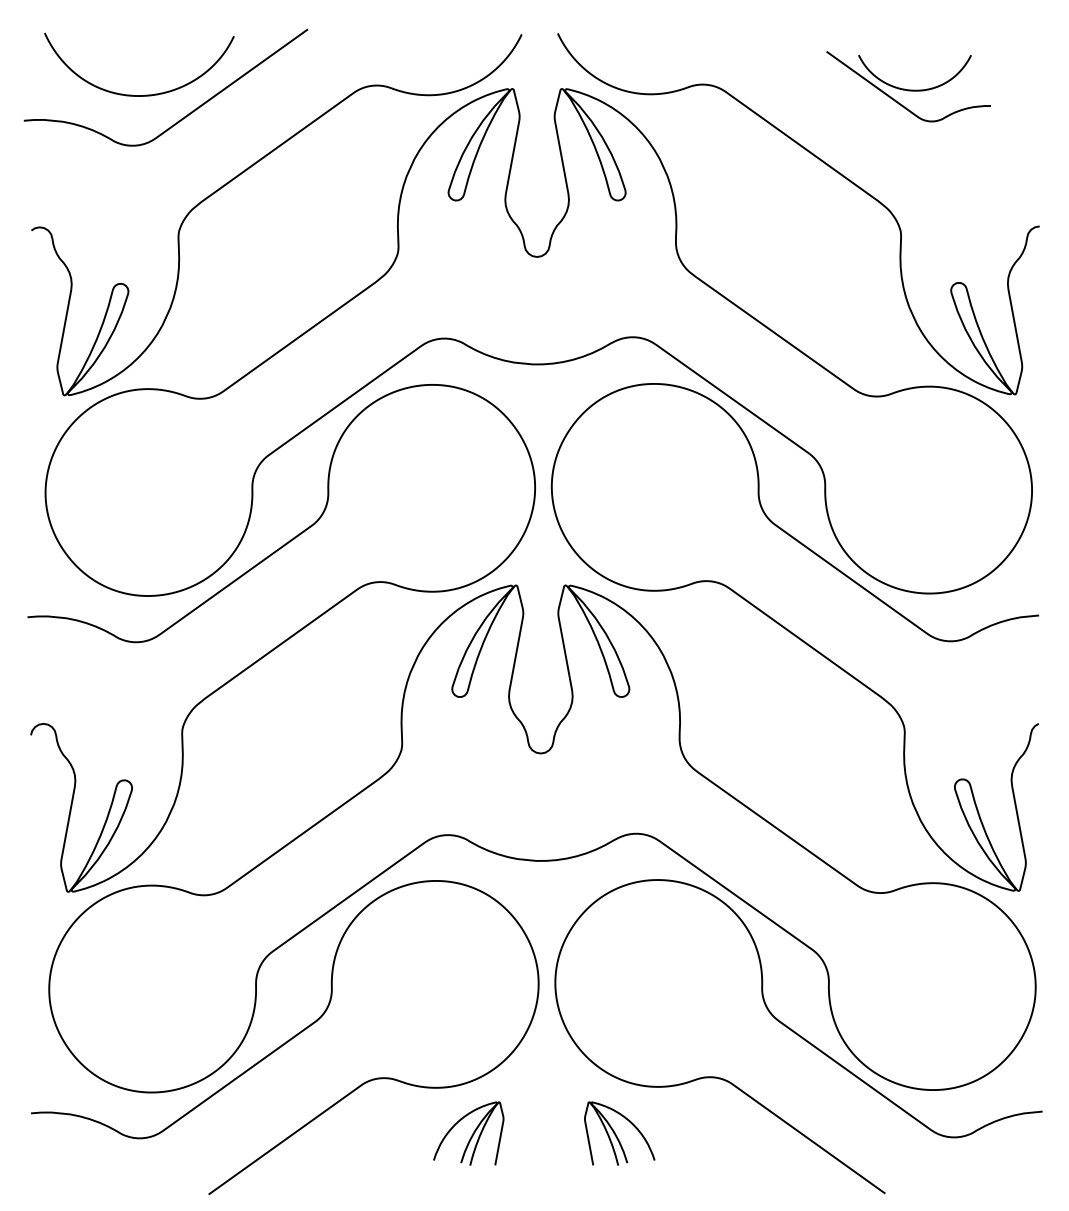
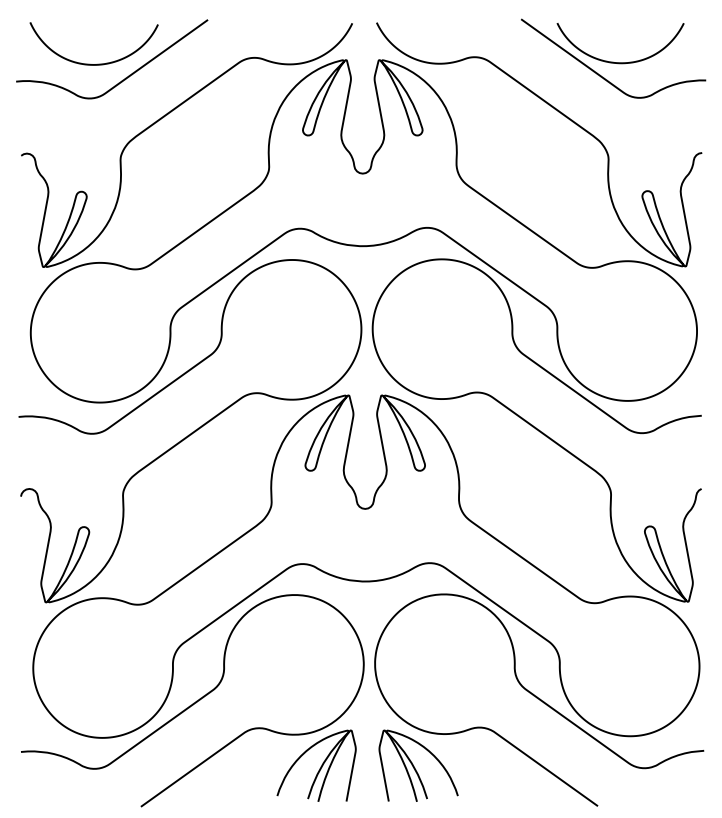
part: (908, 86) -> (613, 58), size x1.67
part: (468, 1133) -> (316, 765), size x1.67
part: (619, 1133) -> (418, 765), size x1.67

